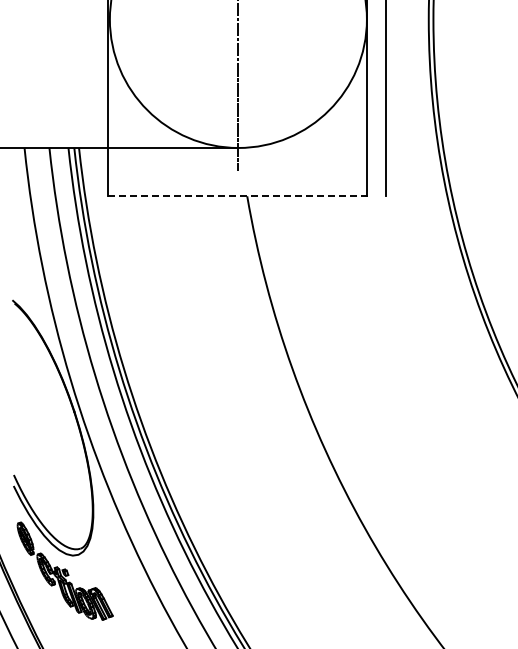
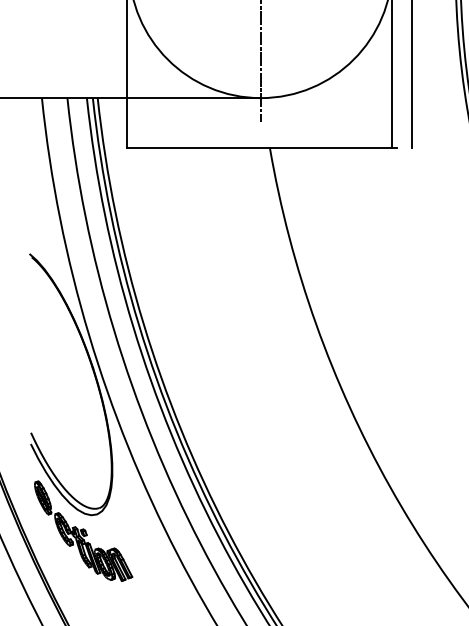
line: (239, 196) -> (261, 147), dashed -> solid

